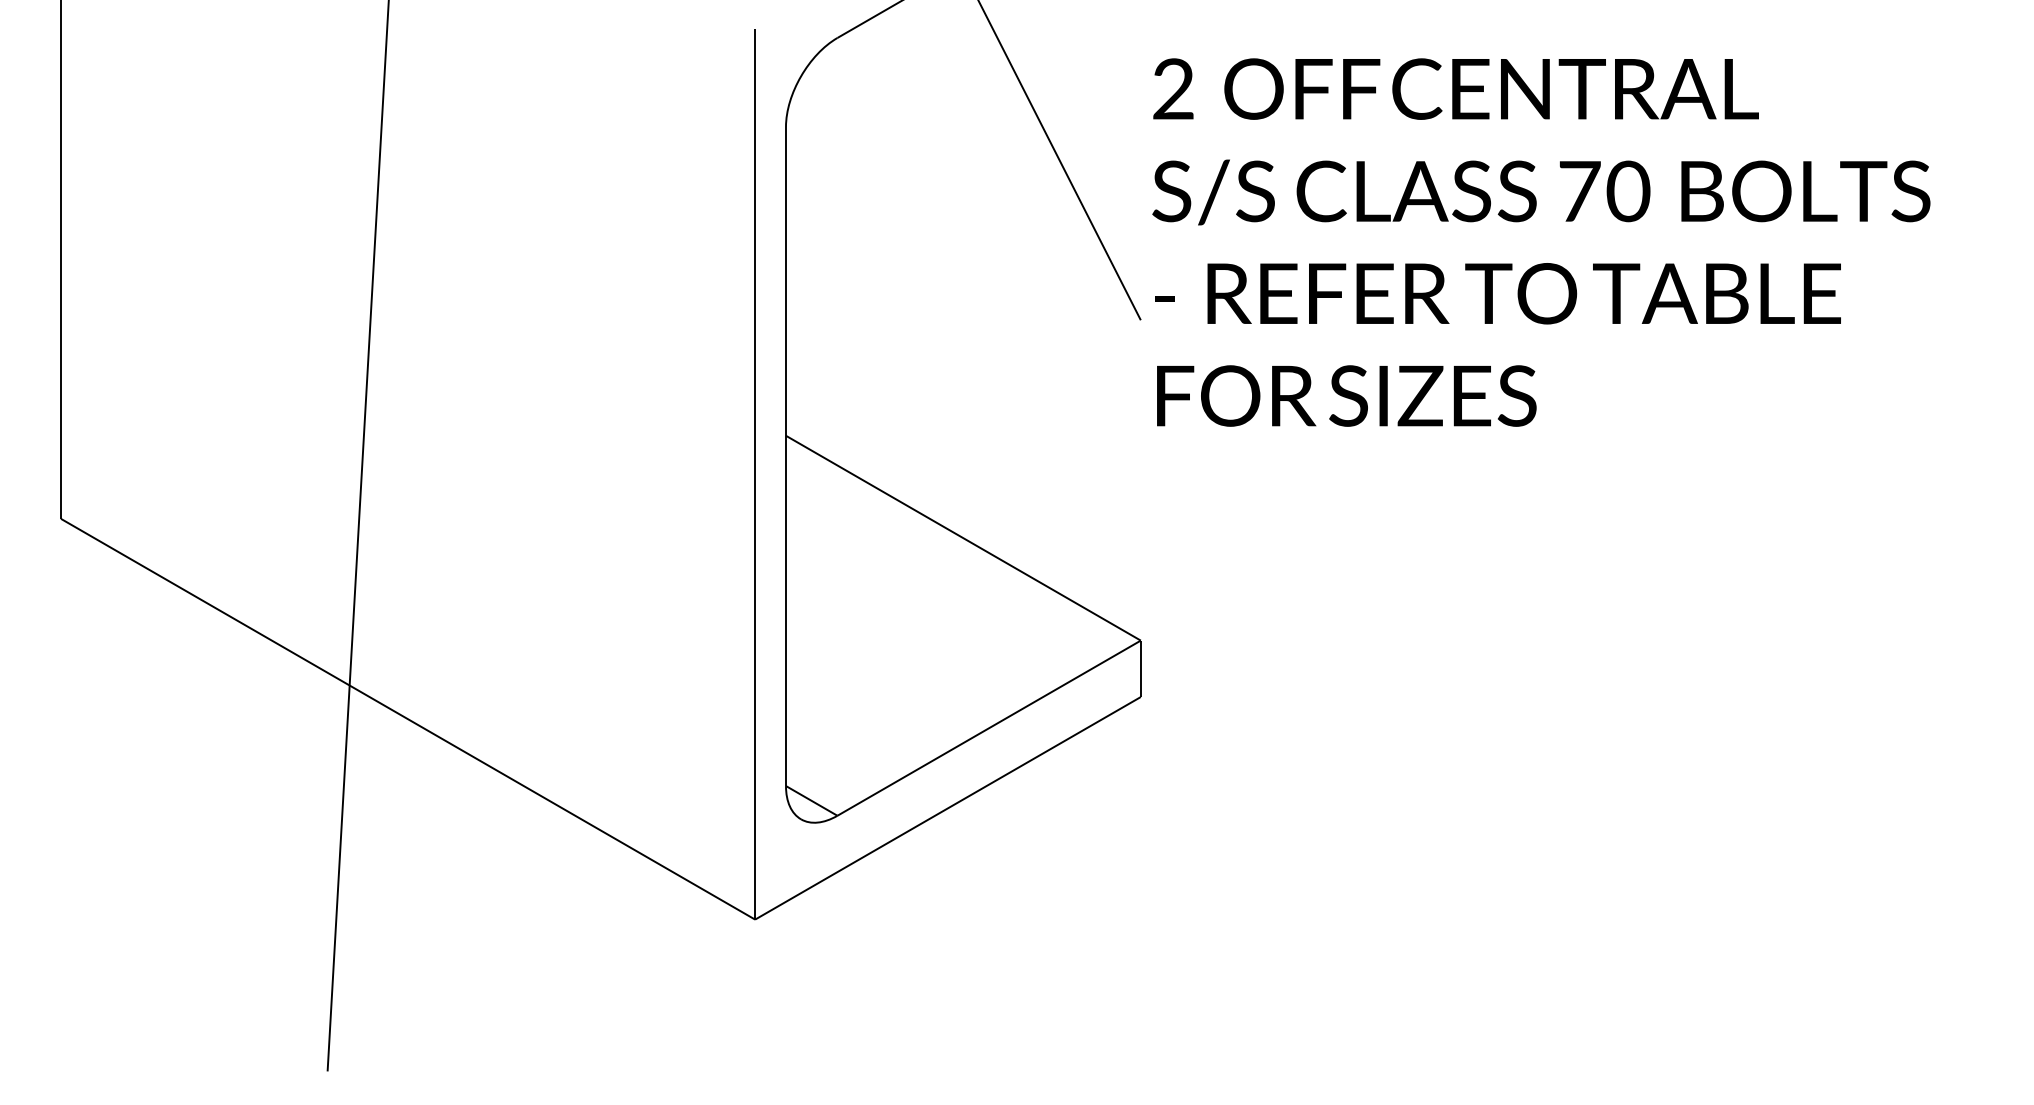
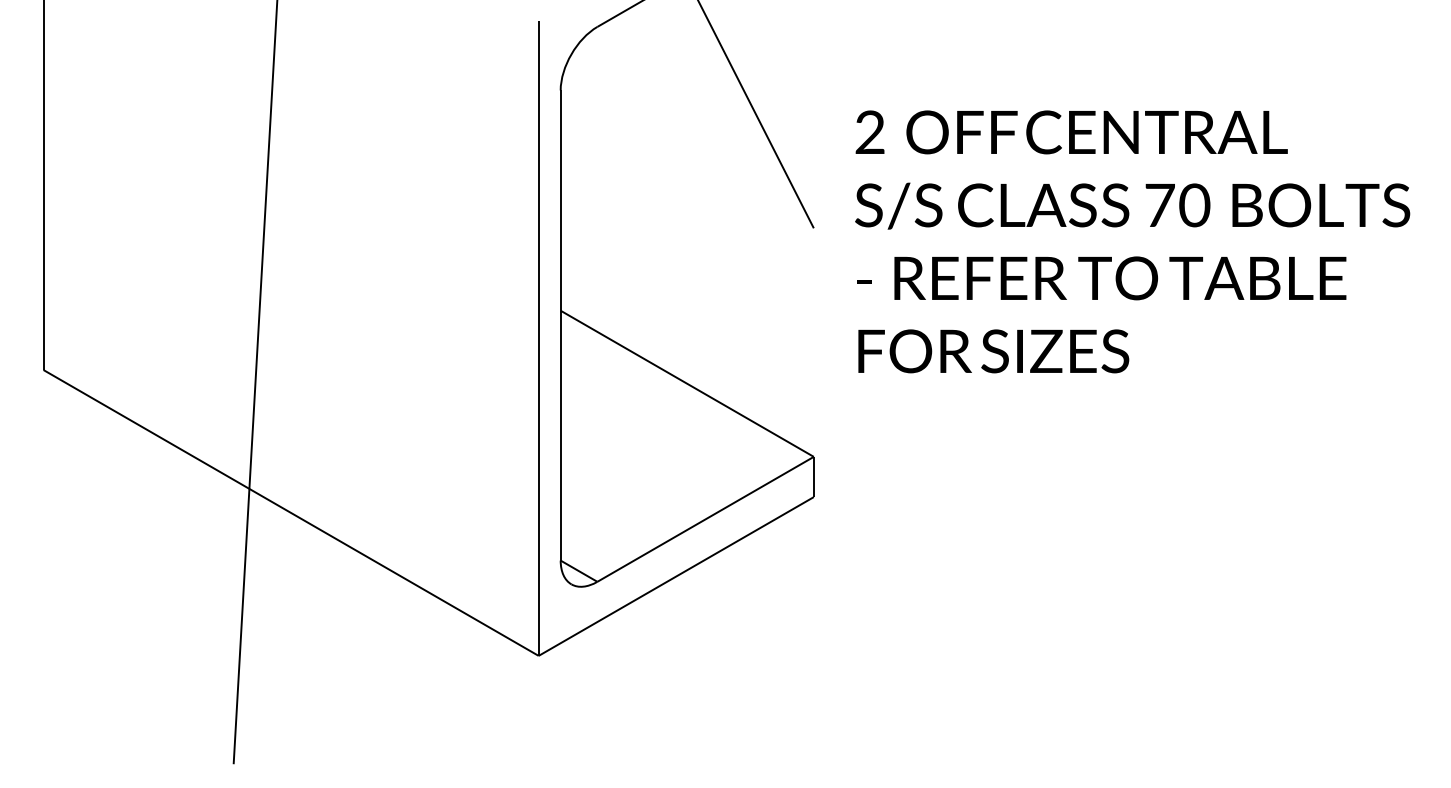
text: (1541, 242) -> (1132, 241), moved

